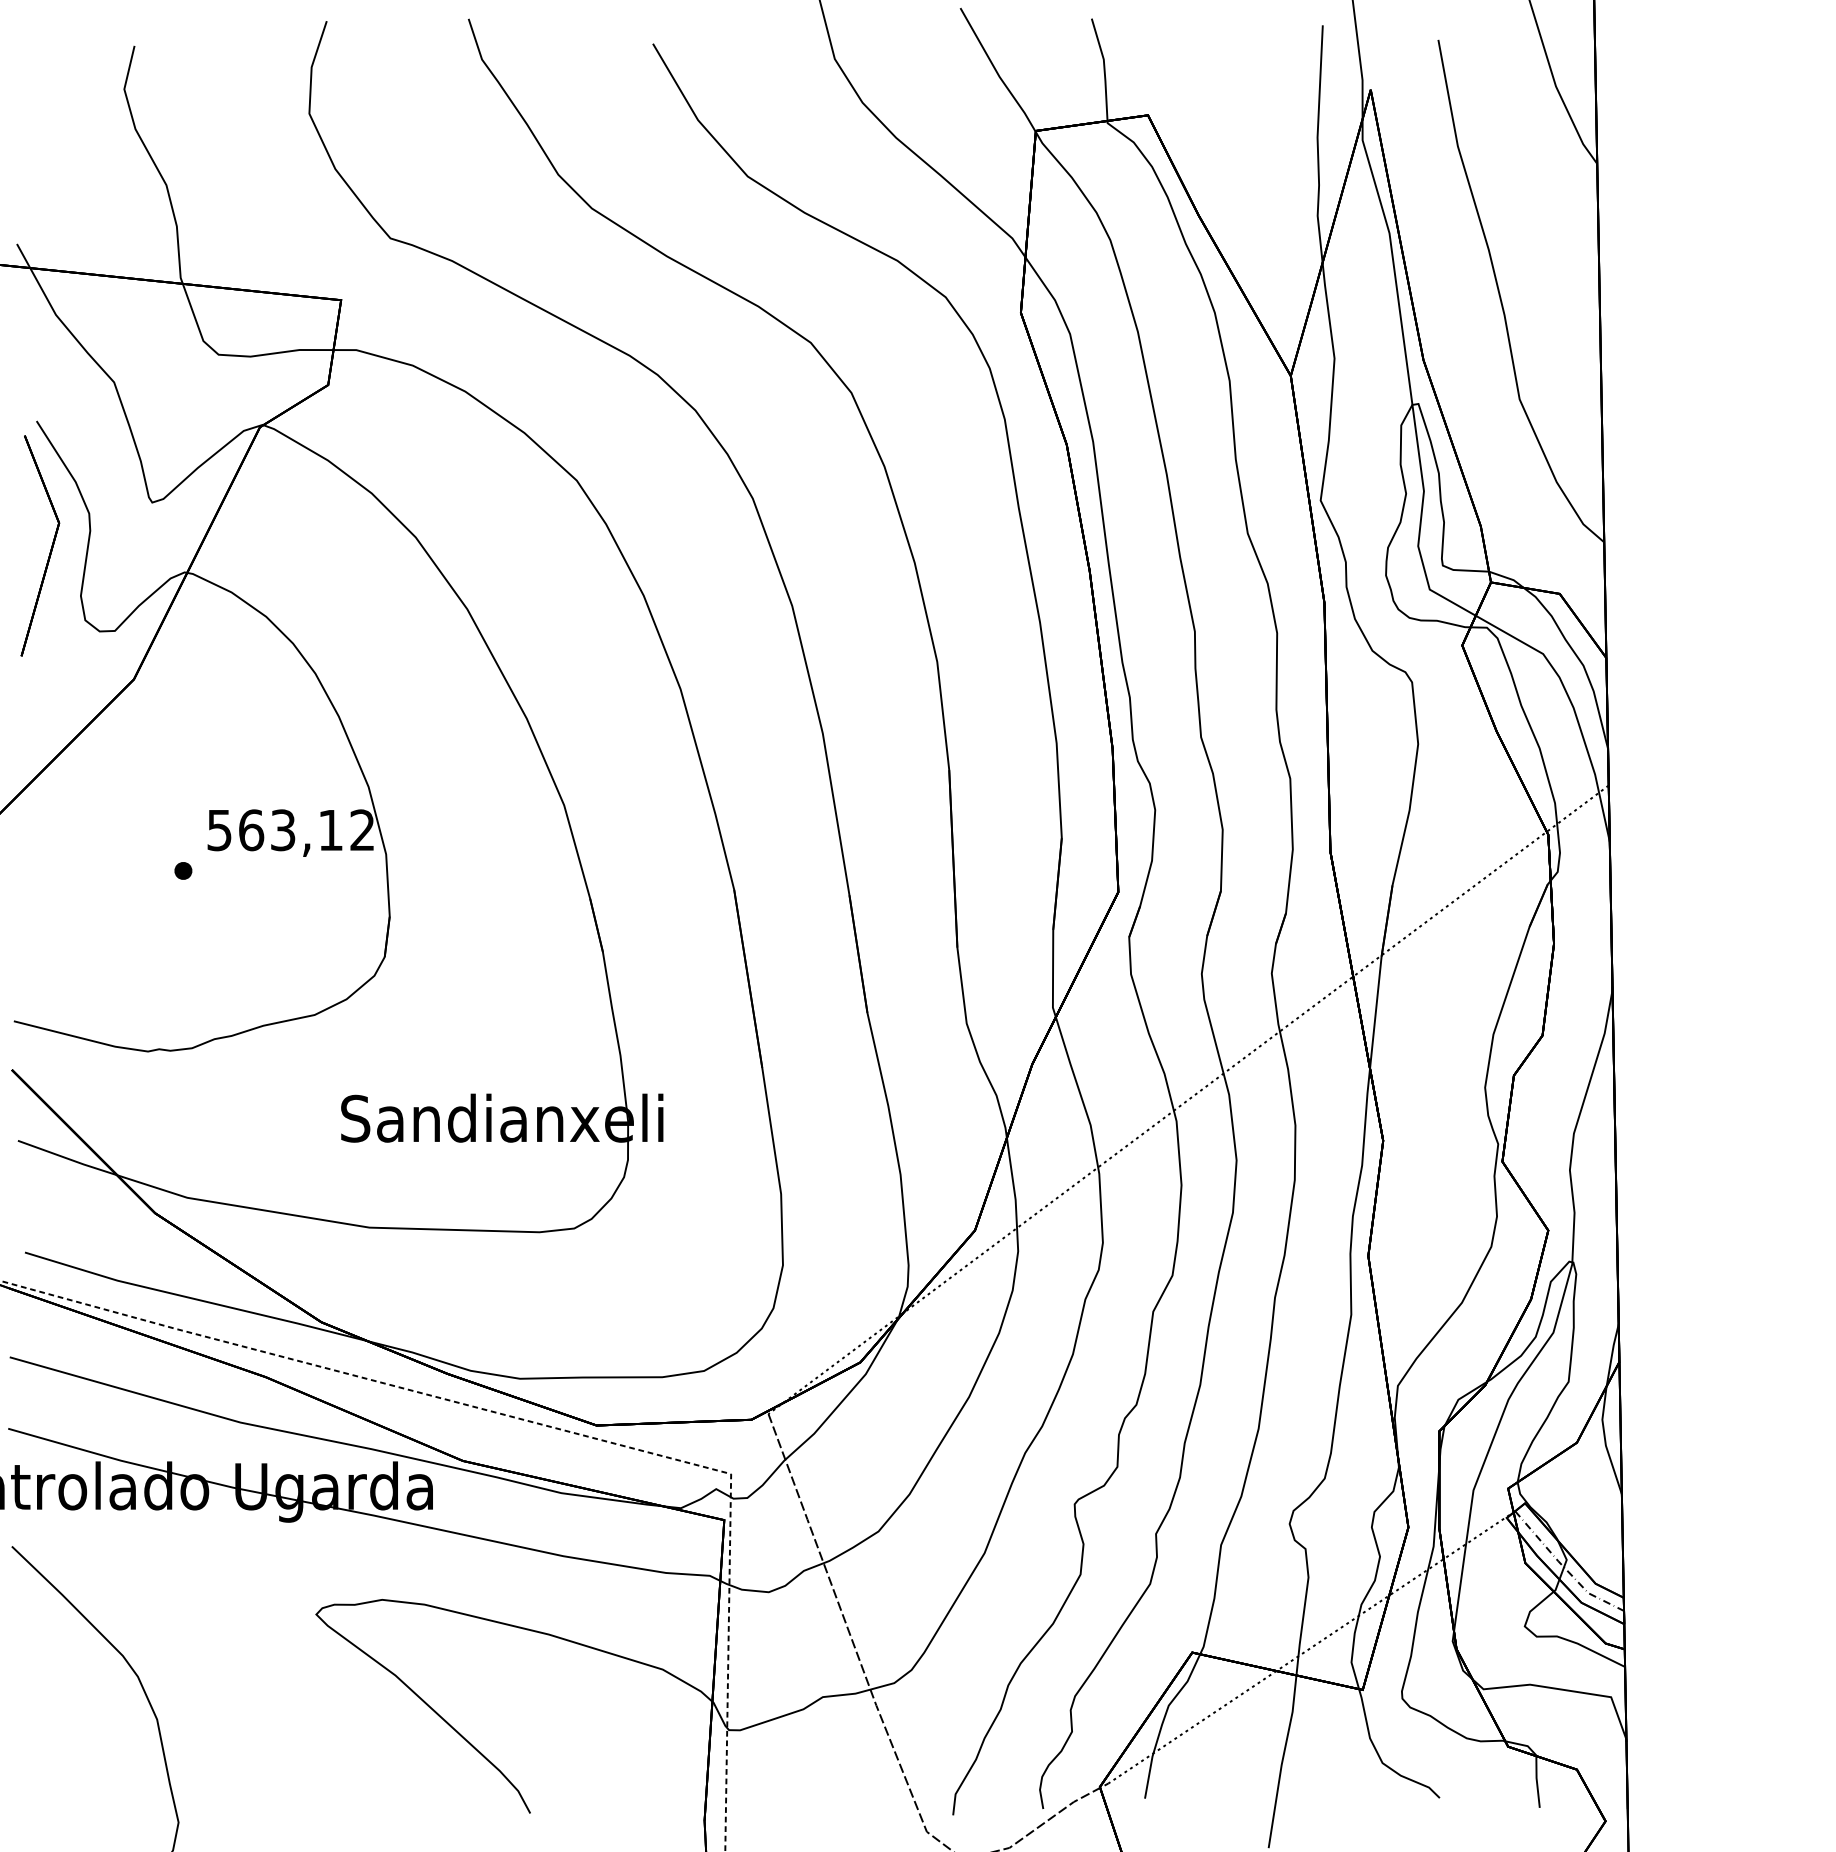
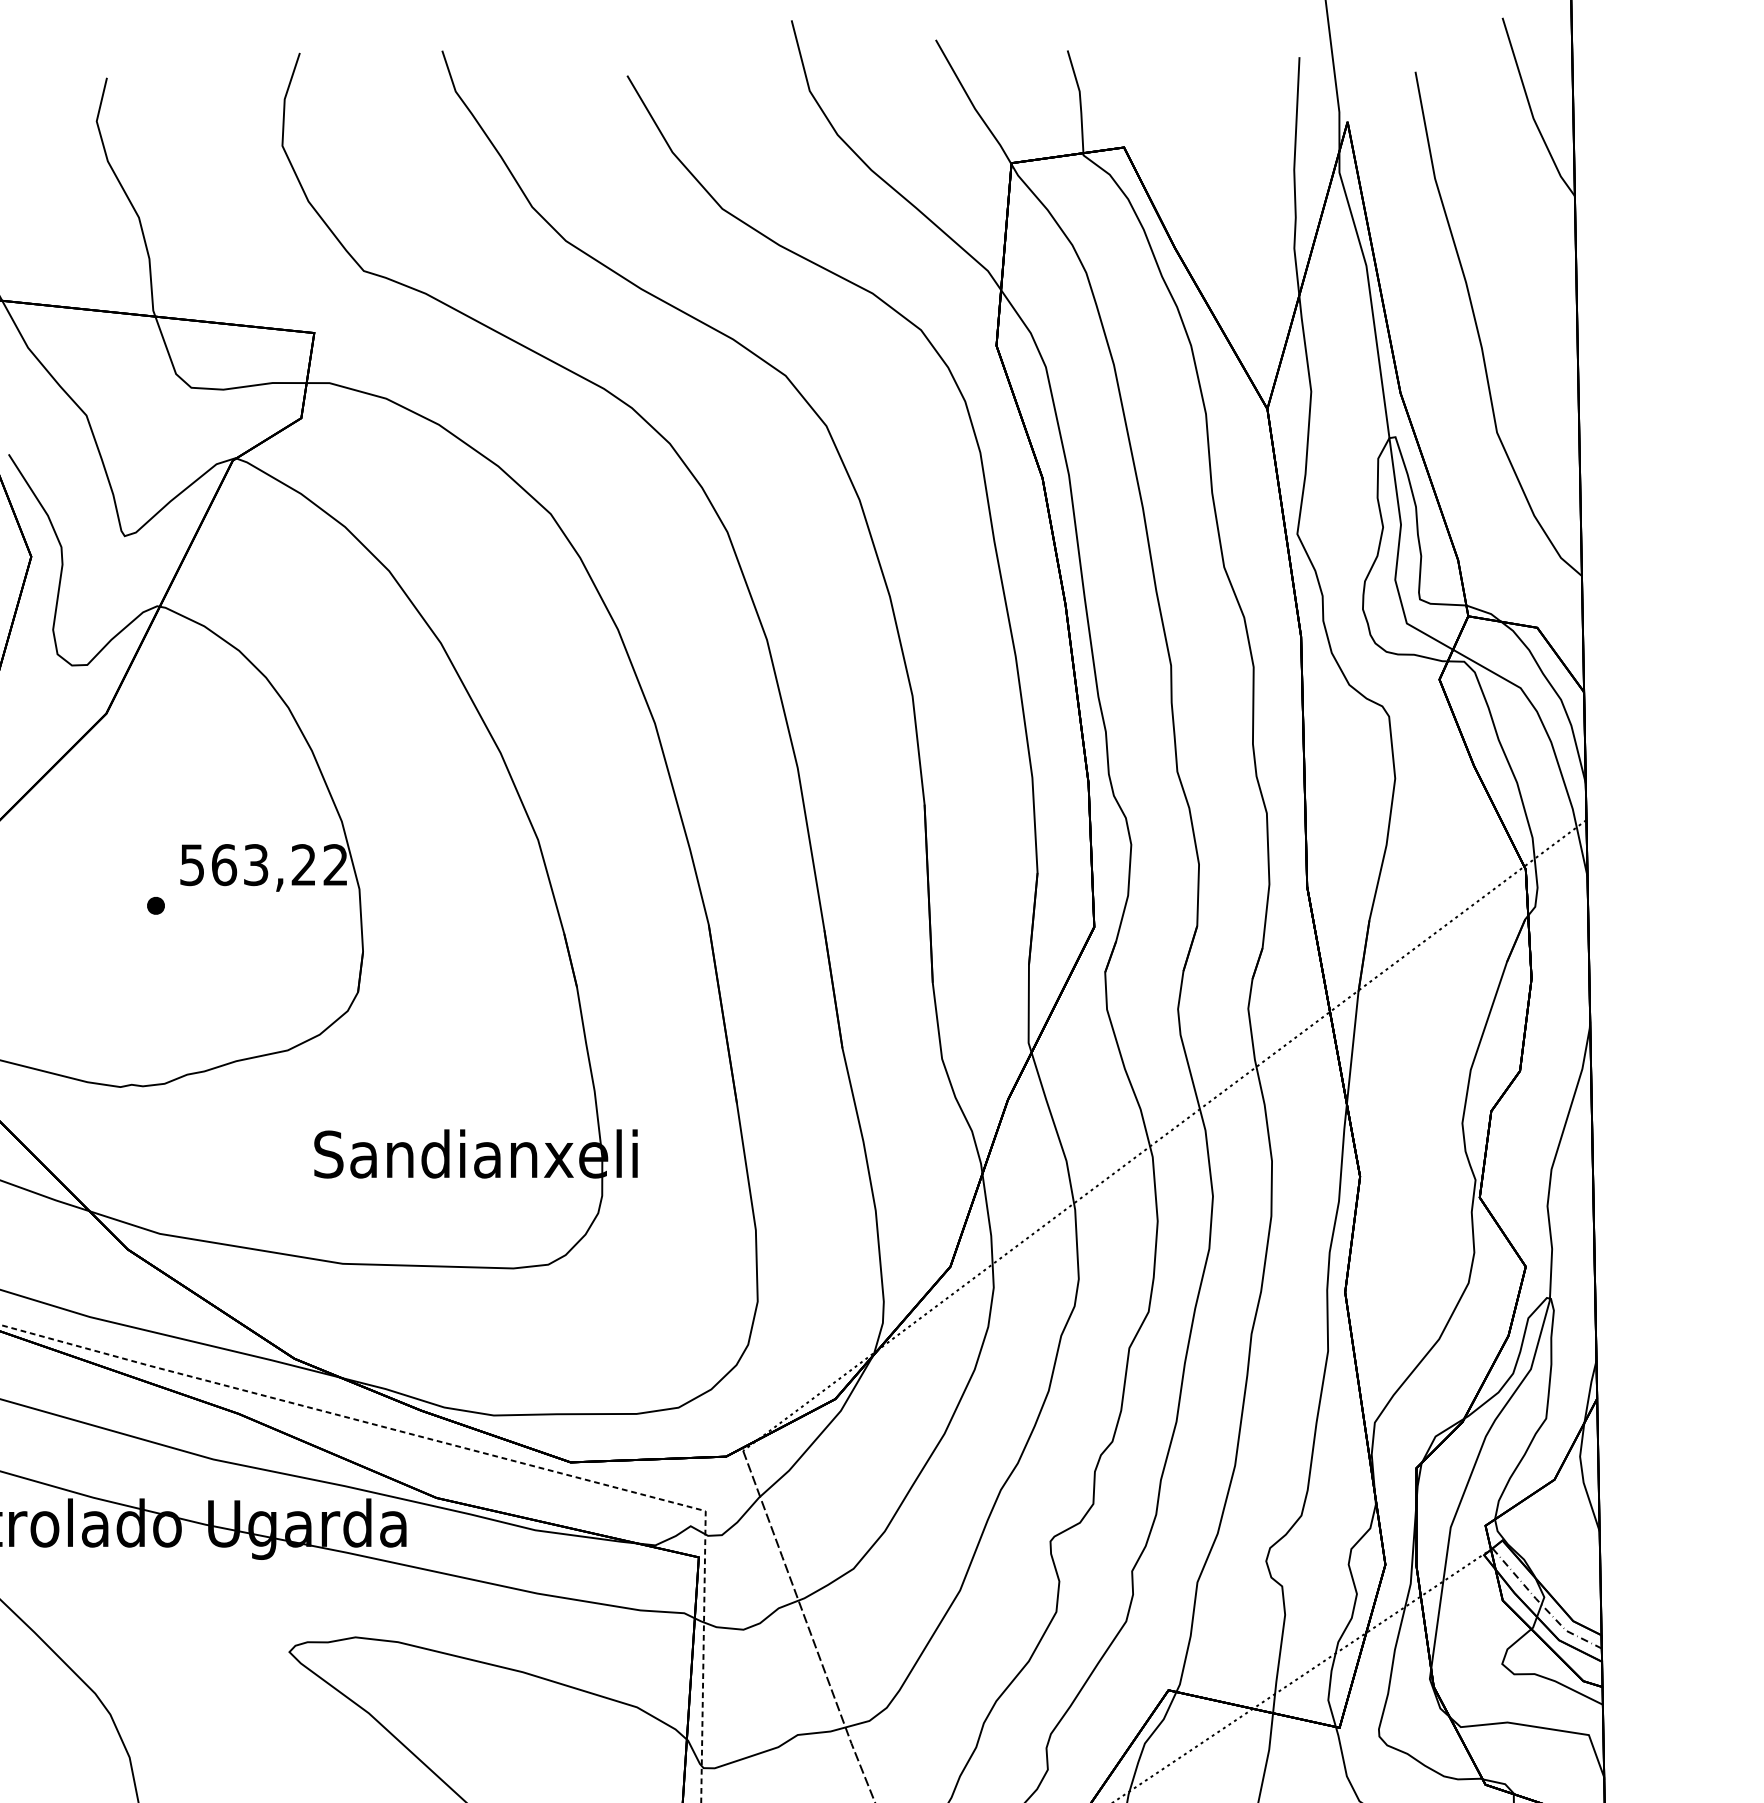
text: (330, 829) -> (303, 864), 563,12 -> 563,22

